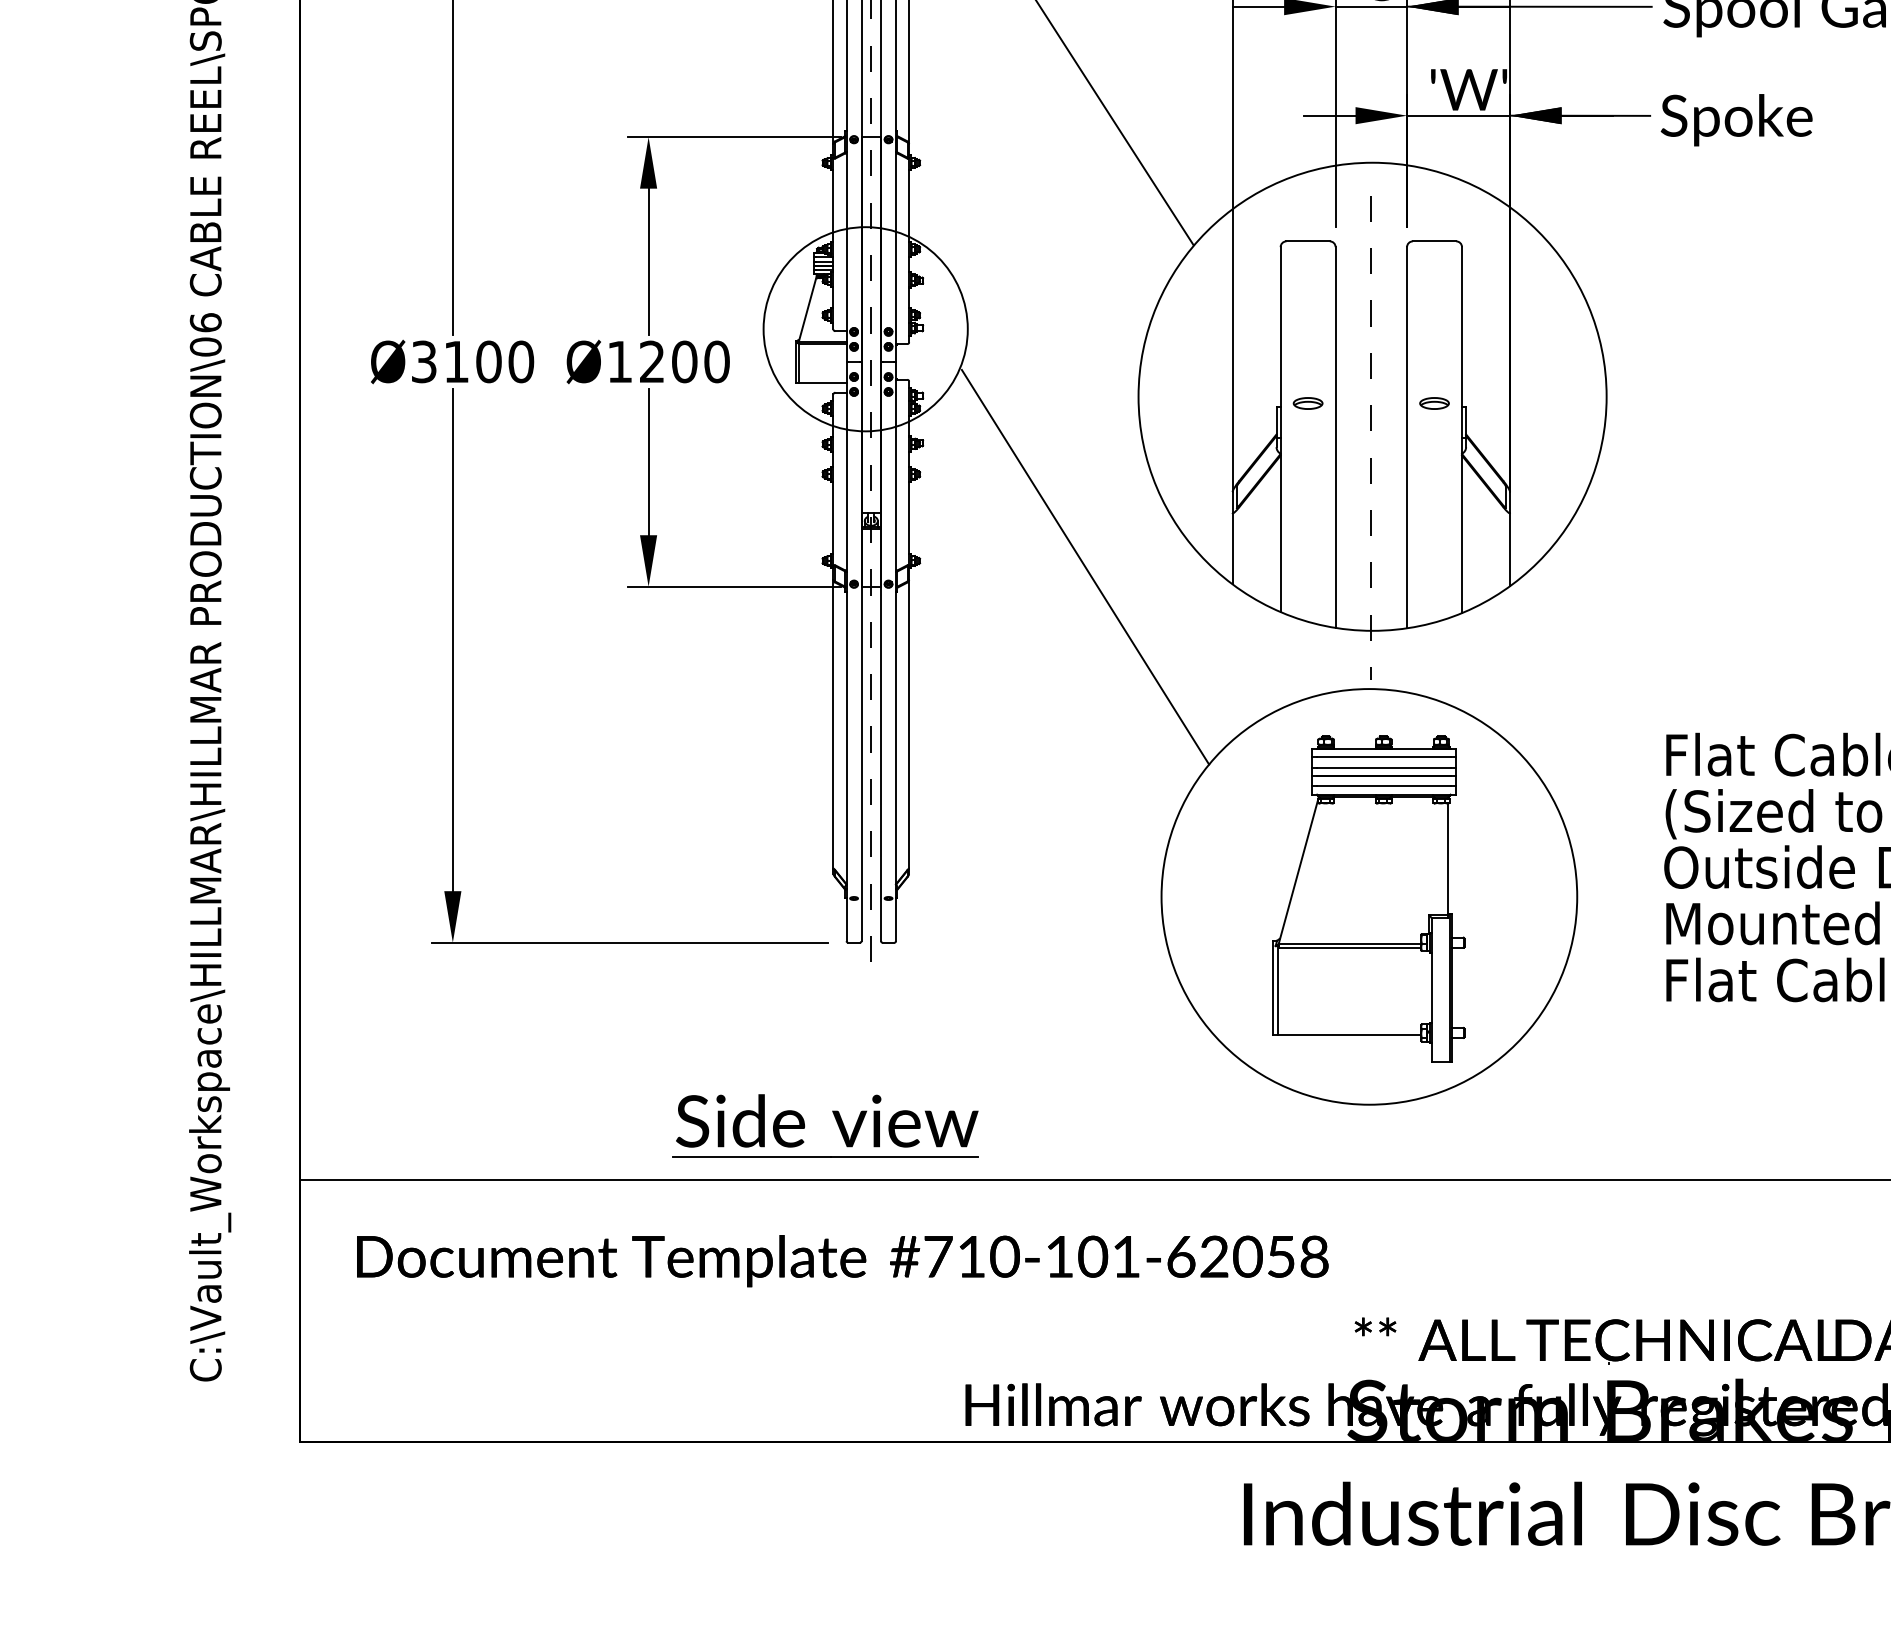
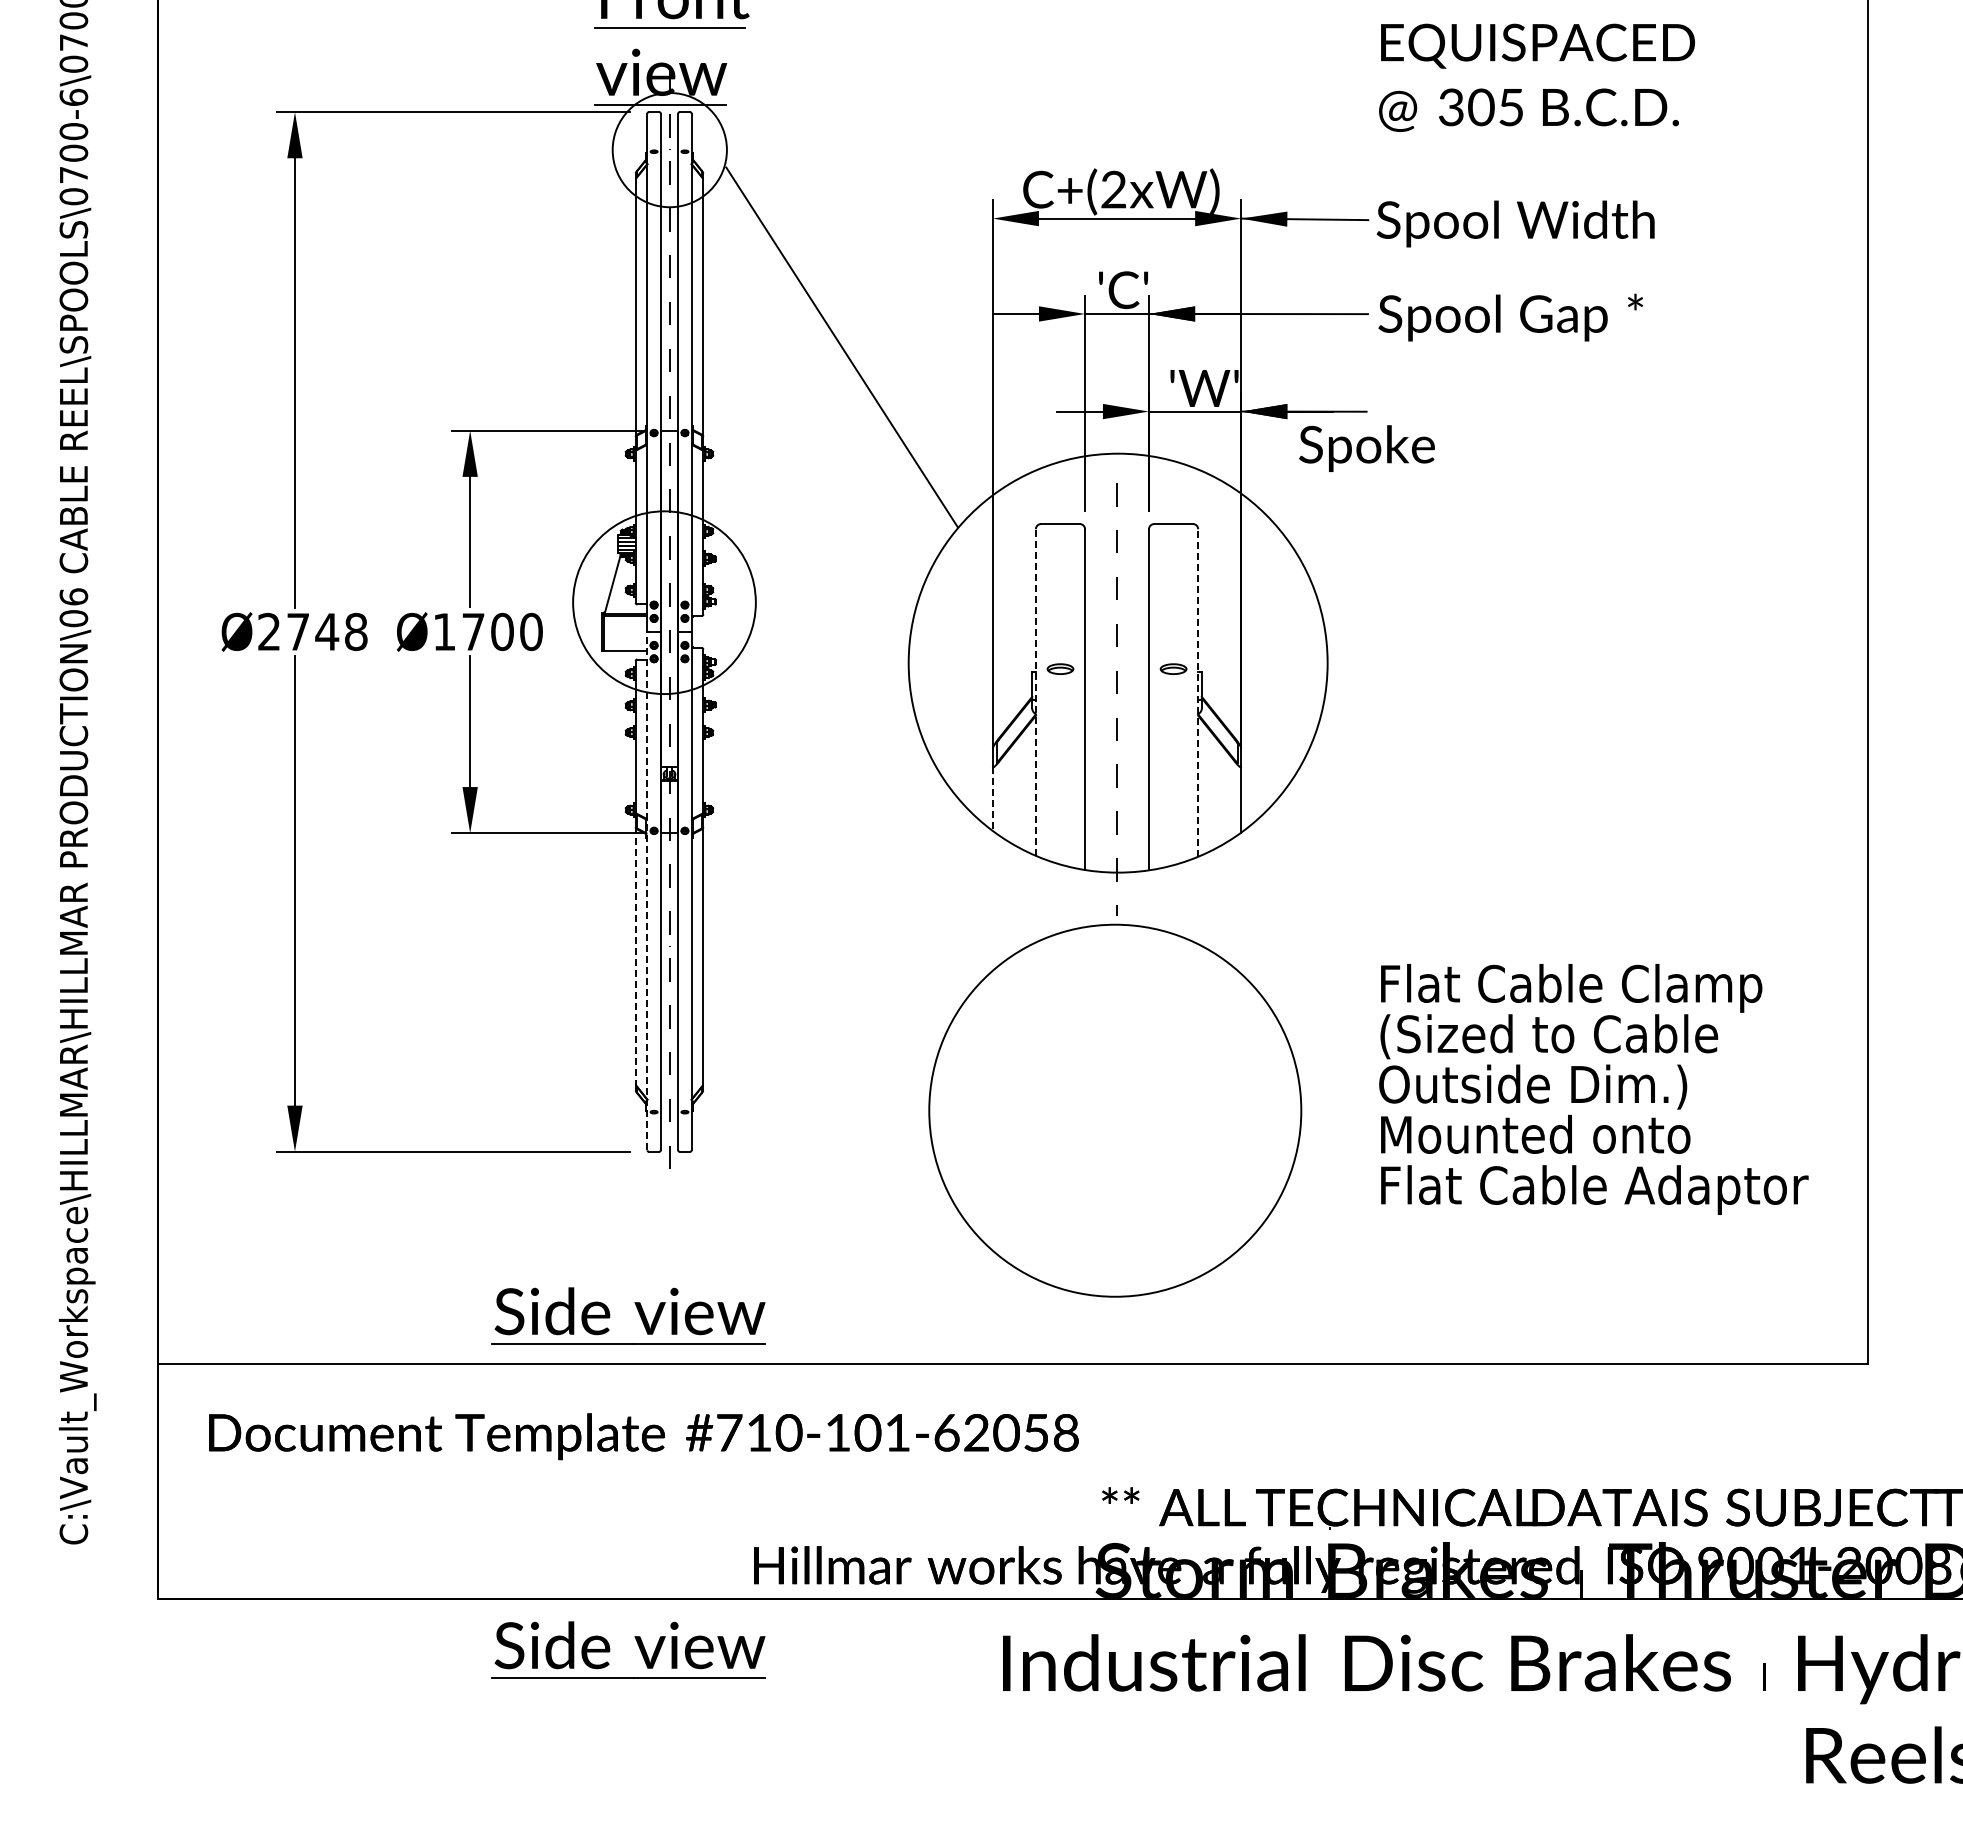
text: (1736, 120) -> (1366, 448), moved
text: (472, 361) -> (312, 631), Ø3100 -> Ø2748
text: (652, 361) -> (473, 631), Ø1200 -> Ø1700
line: (1280, 429) -> (1035, 692), solid -> dashed
line: (1462, 429) -> (1198, 692), solid -> dashed
line: (1232, 549) -> (992, 799), solid -> dashed
line: (1084, 567) -> (860, 815), removed
line: (846, 650) -> (647, 890), solid -> dashed
line: (833, 724) -> (635, 956), solid -> dashed
part: (1368, 898) -> (1114, 1112), removed
part: (835, 1493) -> (637, 1644), added

